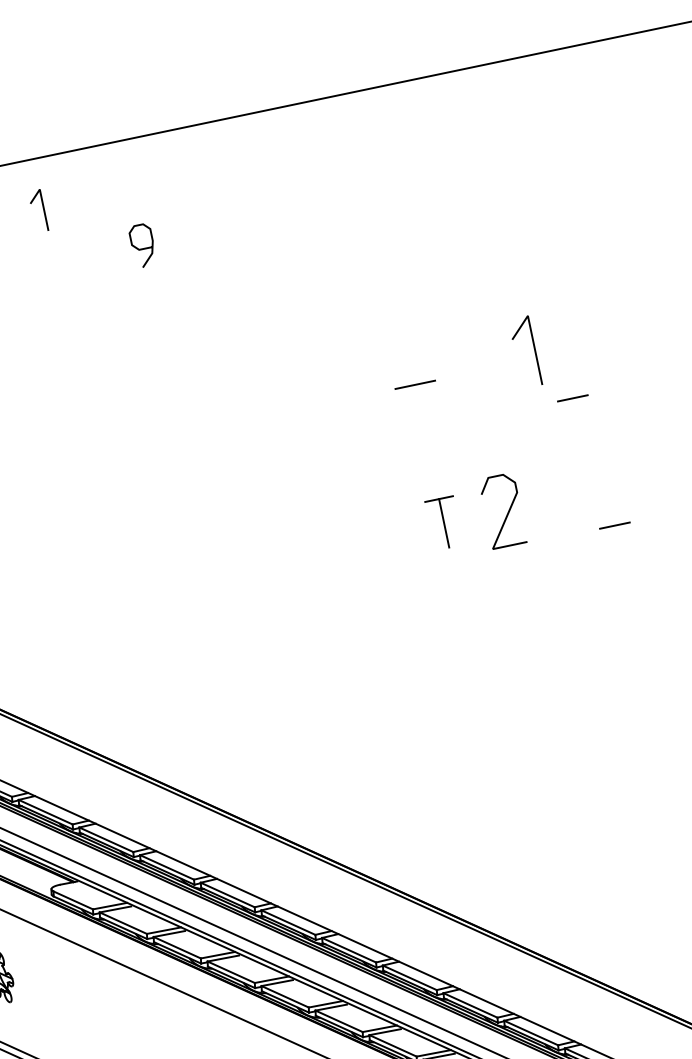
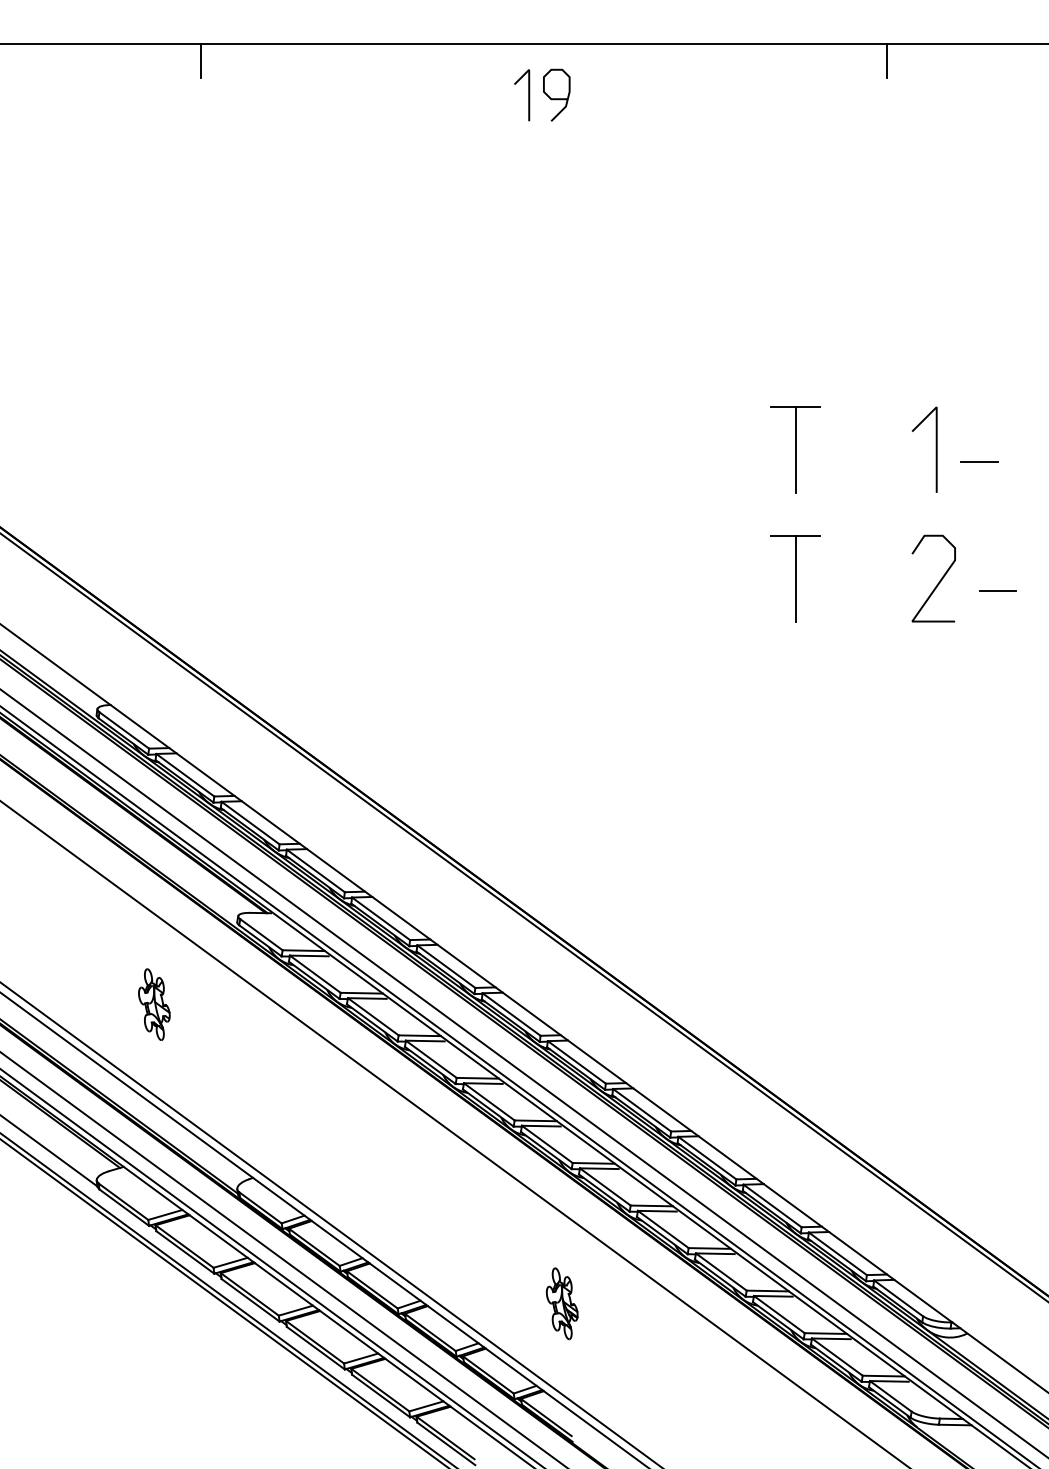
line: (431, 90) -> (887, 61), added
line: (43, 210) -> (528, 95), moved
curve: (143, 248) -> (556, 98), moved
line: (534, 350) -> (935, 449), moved
line: (422, 419) -> (795, 449), added
curve: (508, 511) -> (939, 580), moved
part: (443, 523) -> (795, 578), size x1.43
line: (614, 525) -> (997, 590), moved

